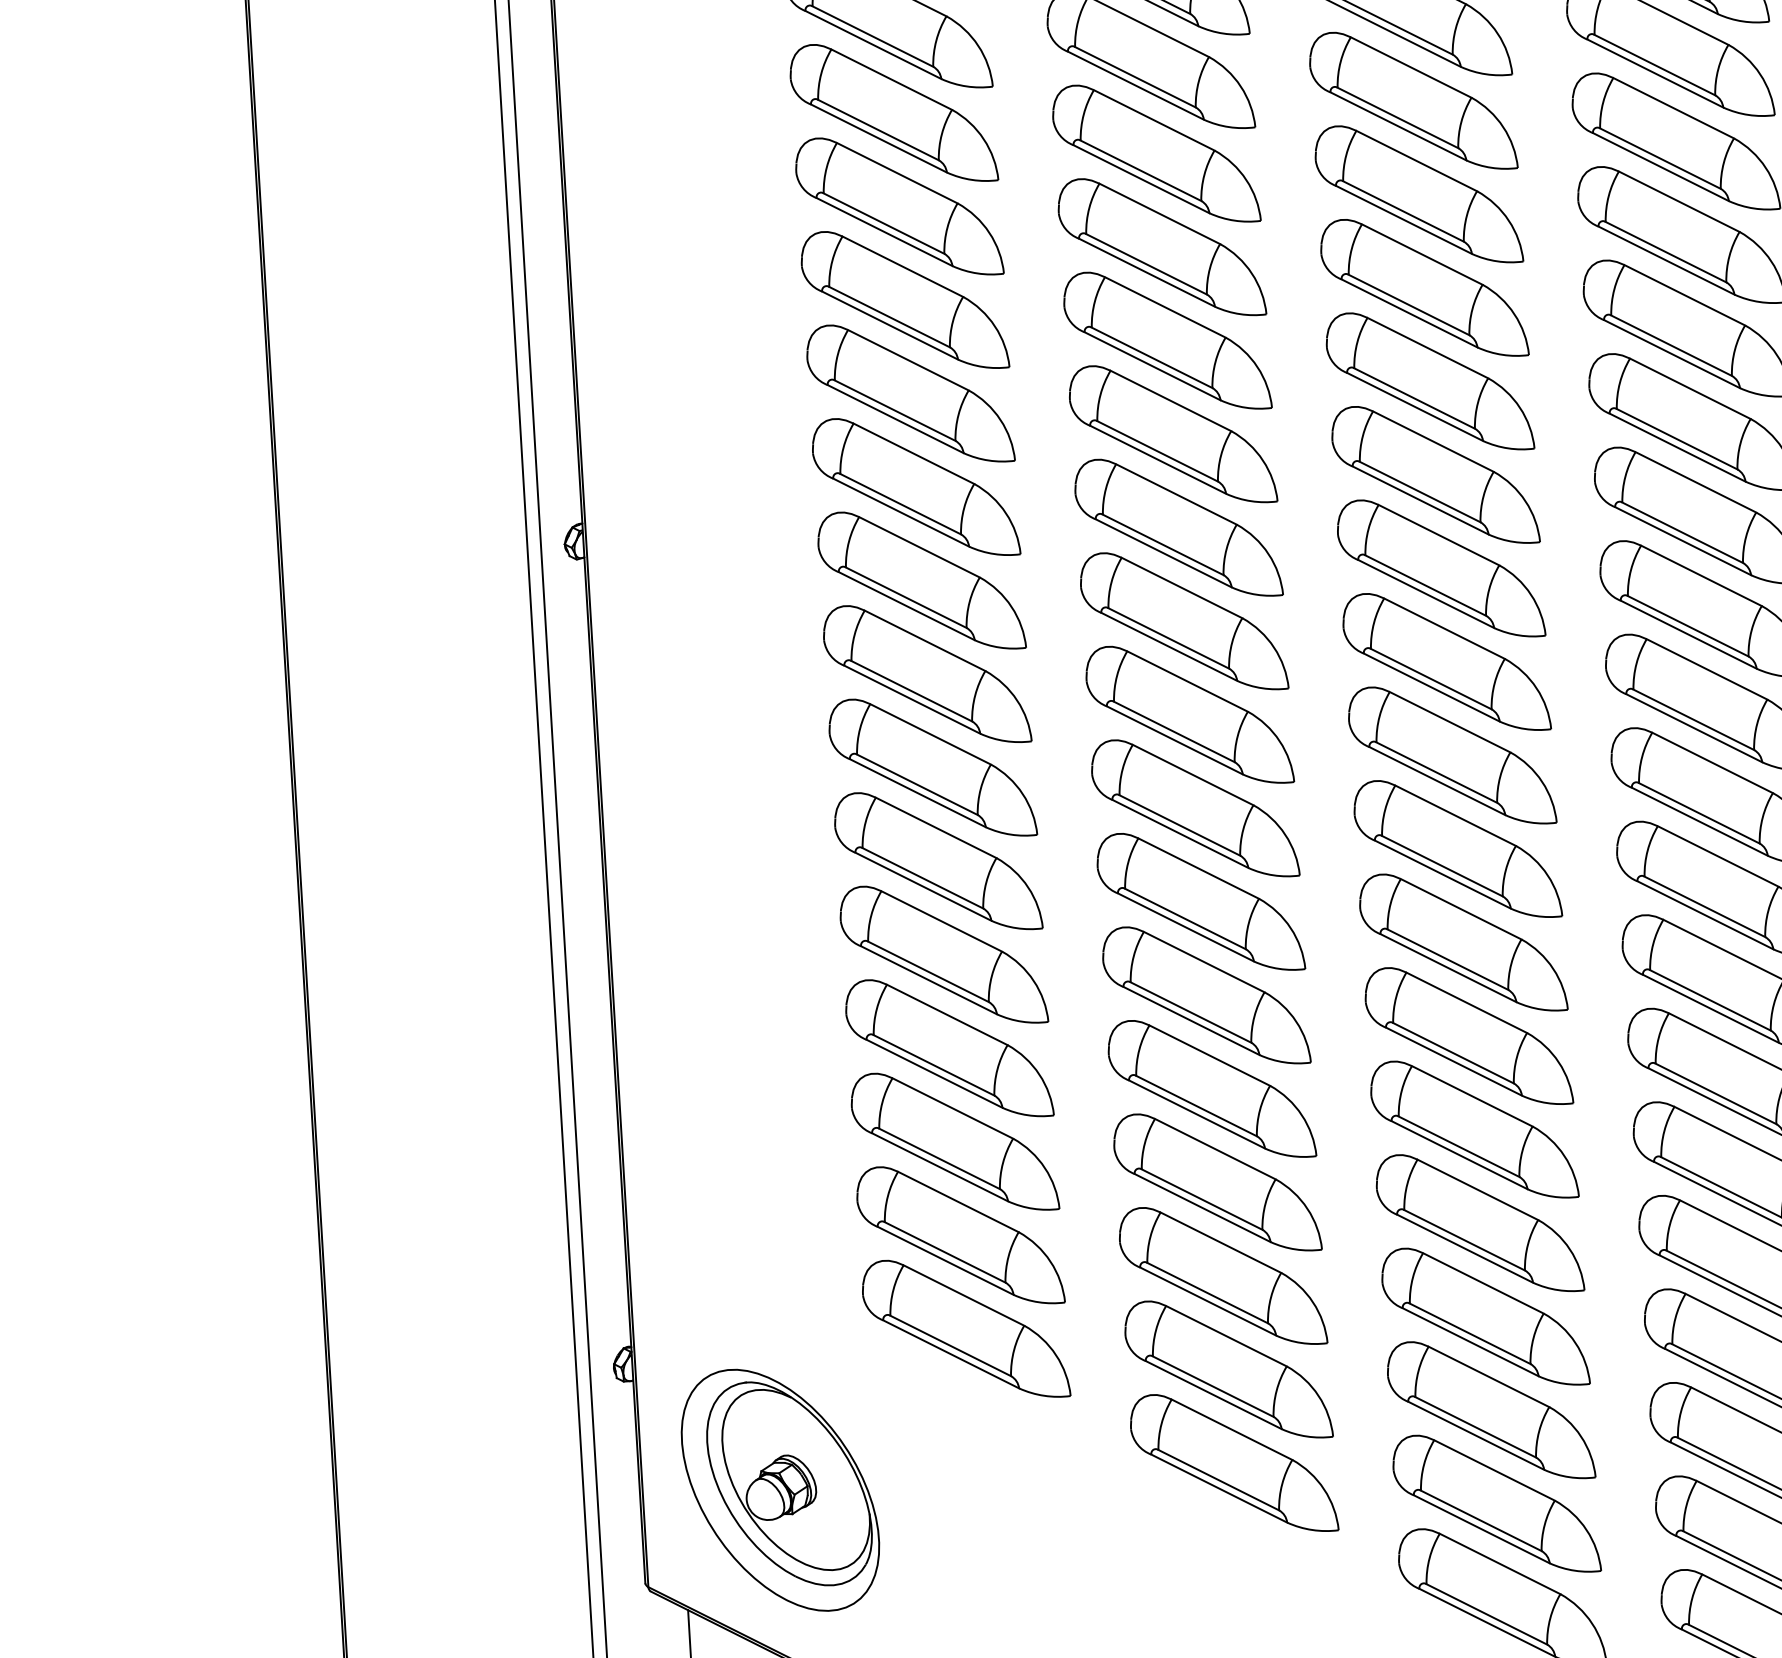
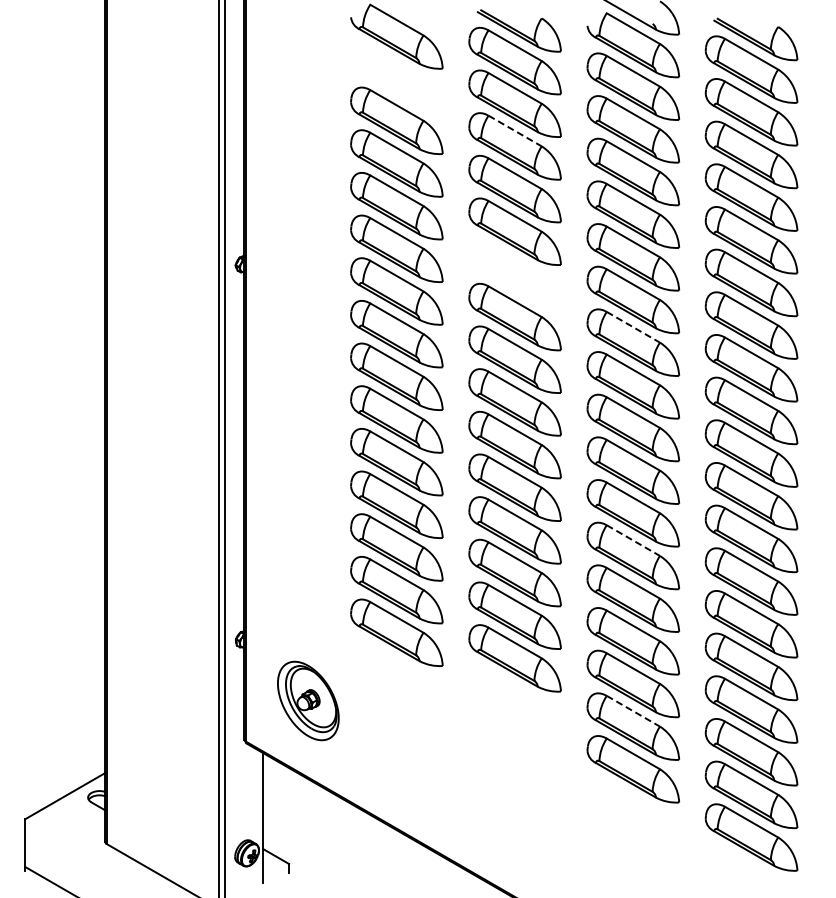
part: (892, 114) -> (396, 78), removed
line: (1160, 214) -> (515, 131), solid -> dashed
part: (1176, 528) -> (514, 274), removed
line: (1444, 629) -> (633, 327), solid -> dashed
line: (1472, 1096) -> (633, 540), solid -> dashed
part: (1232, 1462) -> (514, 700), removed
line: (1494, 1470) -> (633, 711), solid -> dashed
part: (780, 1489) -> (308, 700), size x0.7

